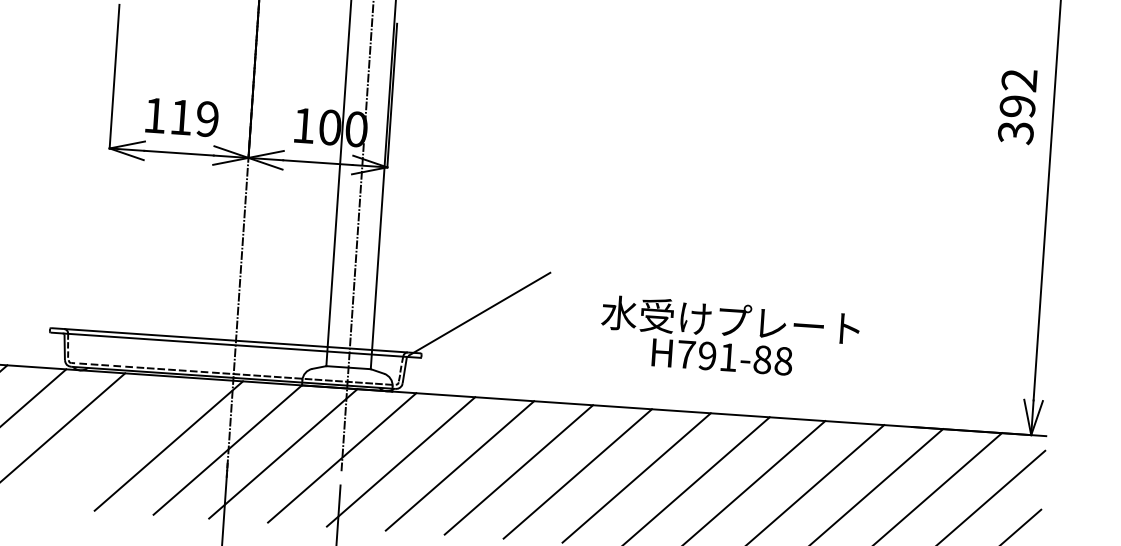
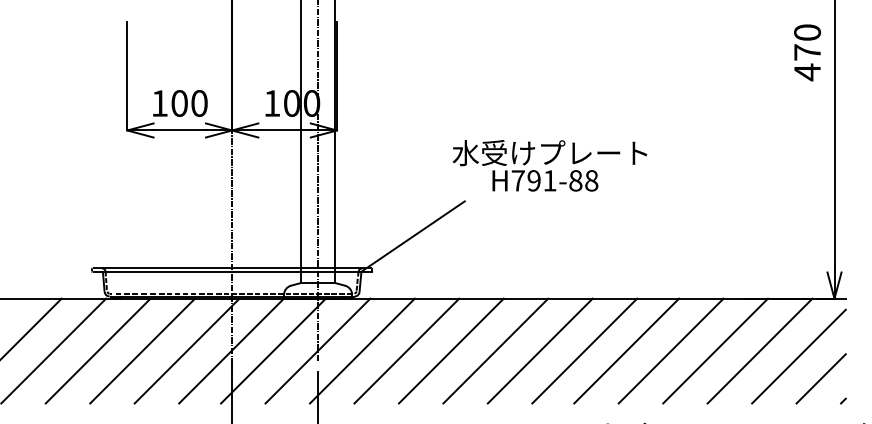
text: (1017, 106) -> (807, 52), 392 -> 470
text: (194, 118) -> (189, 103), 119 -> 100
text: (729, 337) -> (549, 165), moved
line: (109, 441) -> (142, 350), added

